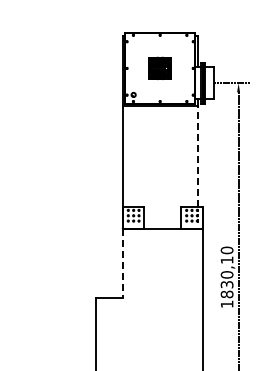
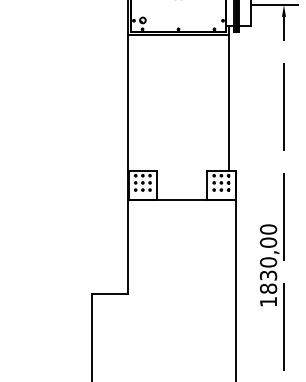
line: (197, 156) -> (228, 103), dashed -> solid
text: (226, 259) -> (267, 241), 1830,10 -> 1830,00
line: (122, 263) -> (127, 247), dashed -> solid

